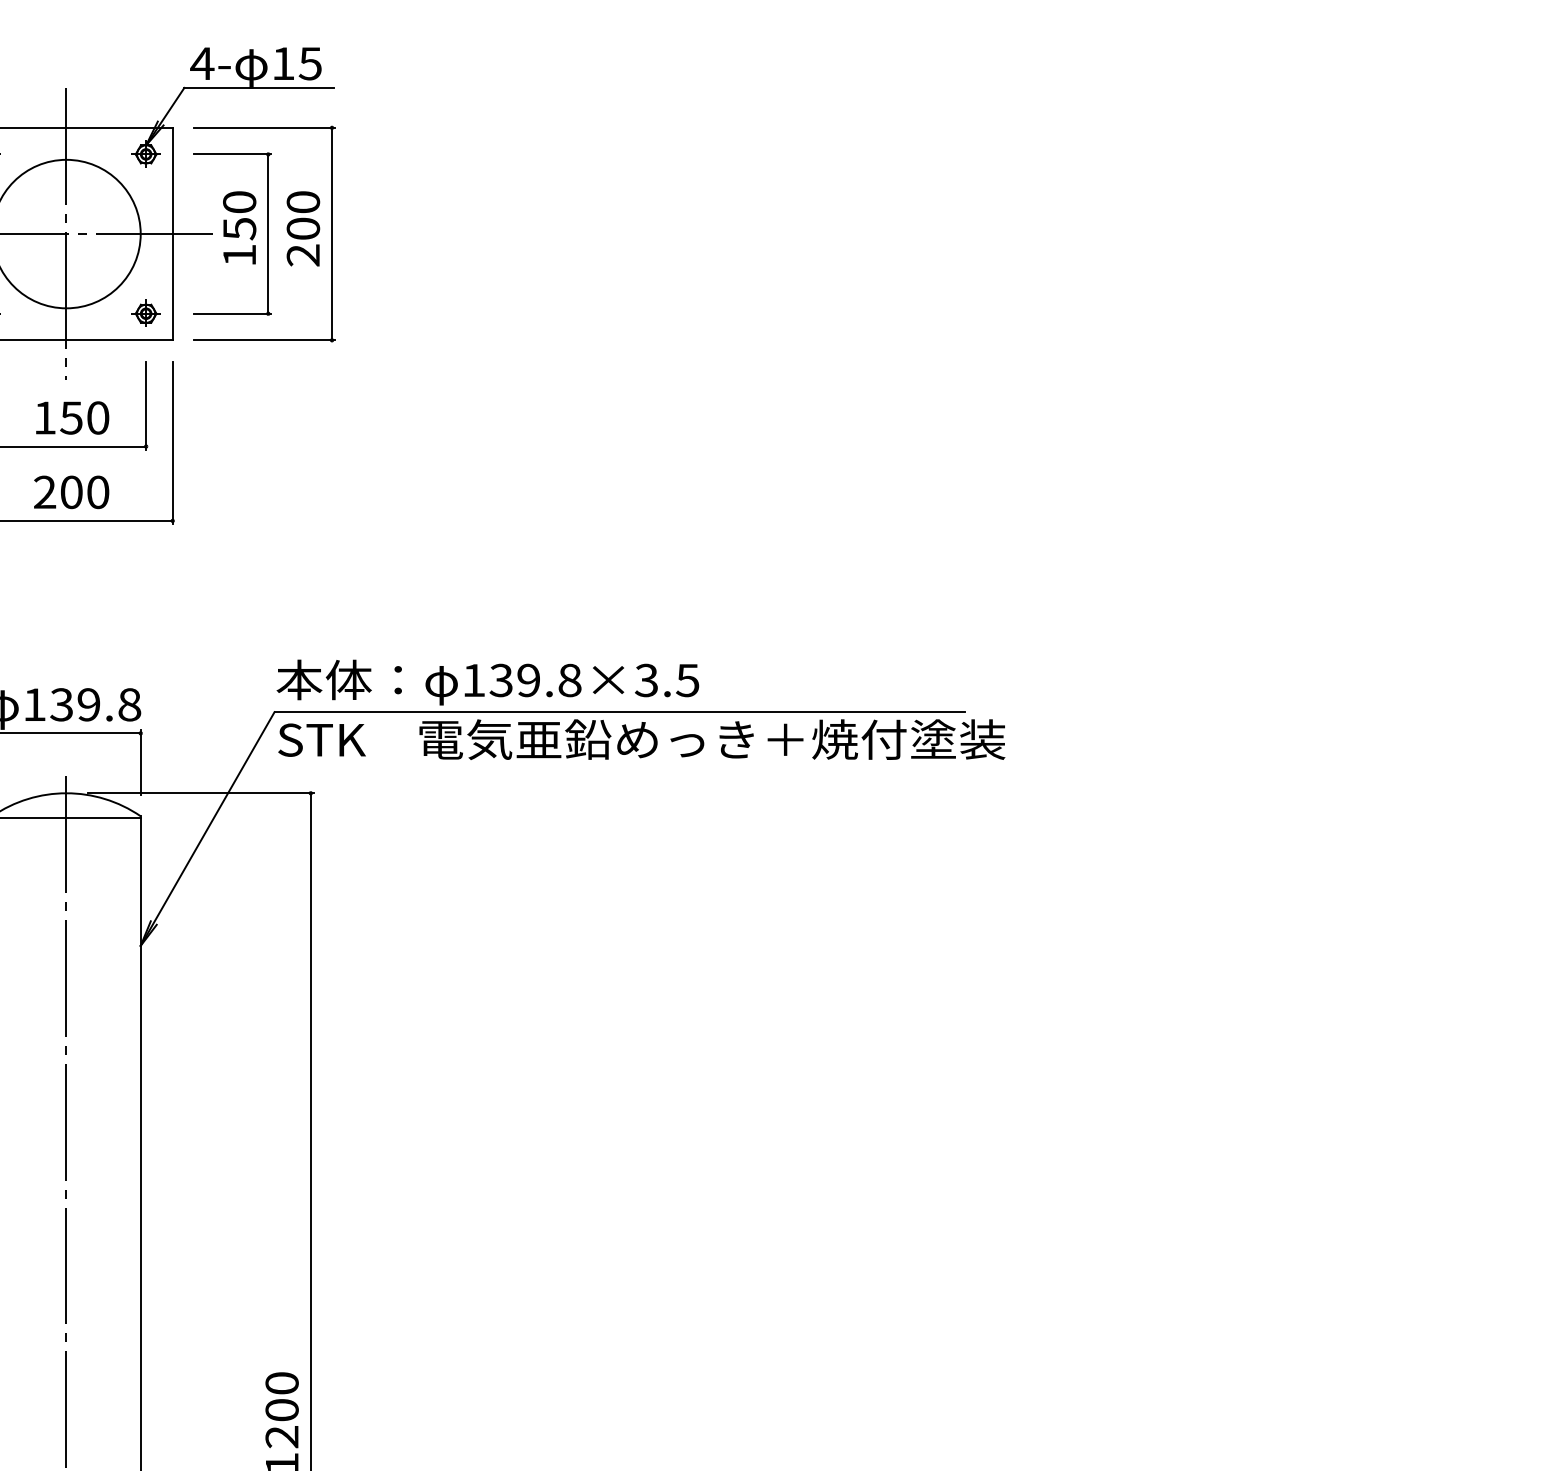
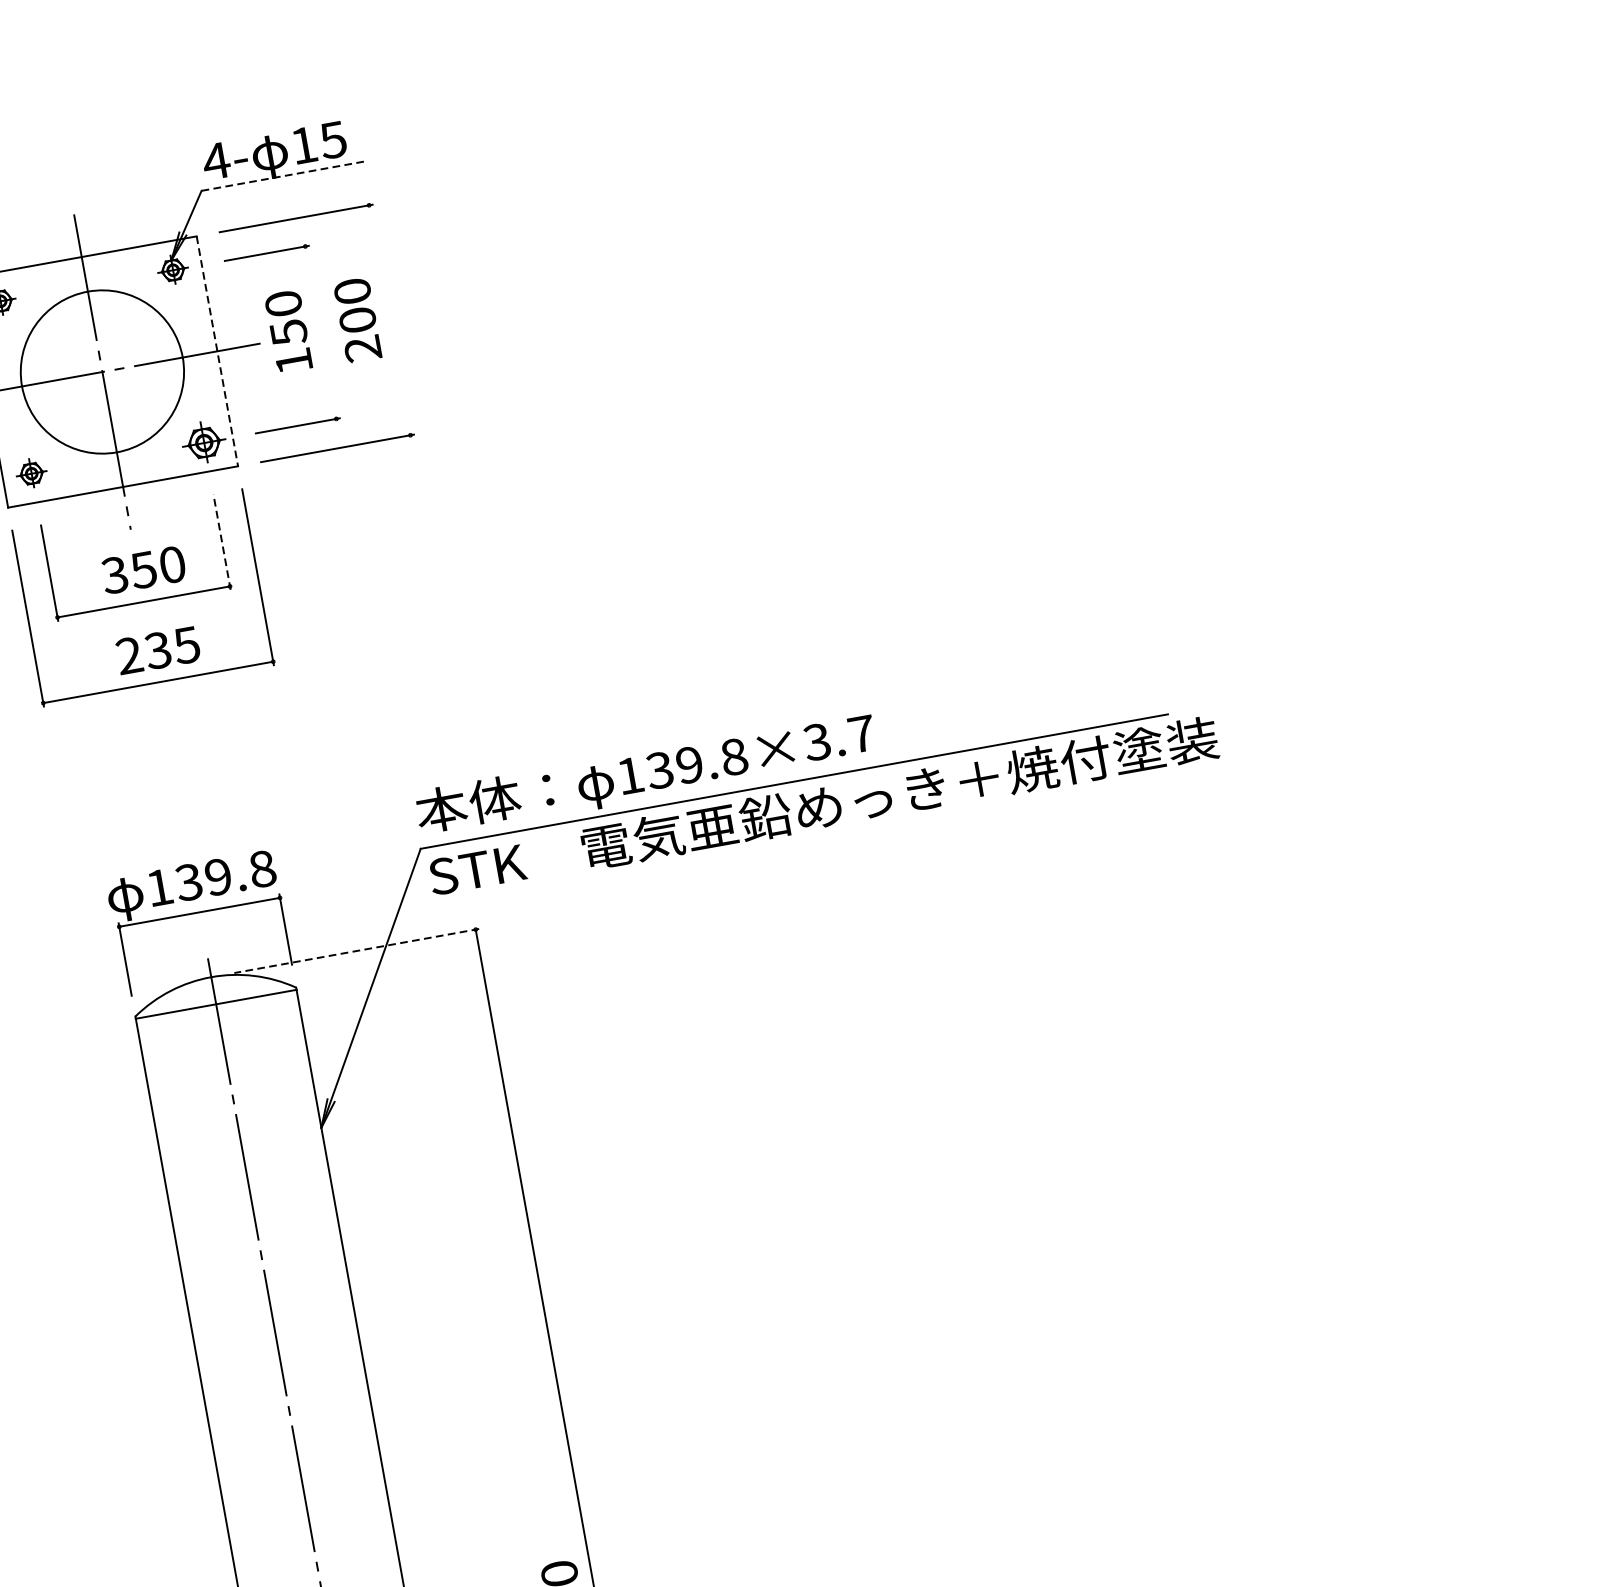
line: (259, 87) -> (282, 175), solid -> dashed
line: (268, 233) -> (320, 332), removed
line: (332, 233) -> (390, 319), removed
line: (172, 234) -> (217, 351), solid -> dashed
part: (145, 312) -> (203, 441), size x1.4
line: (146, 405) -> (222, 541), solid -> dashed
text: (44, 417) -> (114, 574), 150 -> 350
text: (84, 492) -> (172, 648), 200 -> 235
text: (687, 680) -> (861, 734), 139.8×3.5 -> 139.8×3.7
line: (200, 793) -> (356, 951), solid -> dashed

